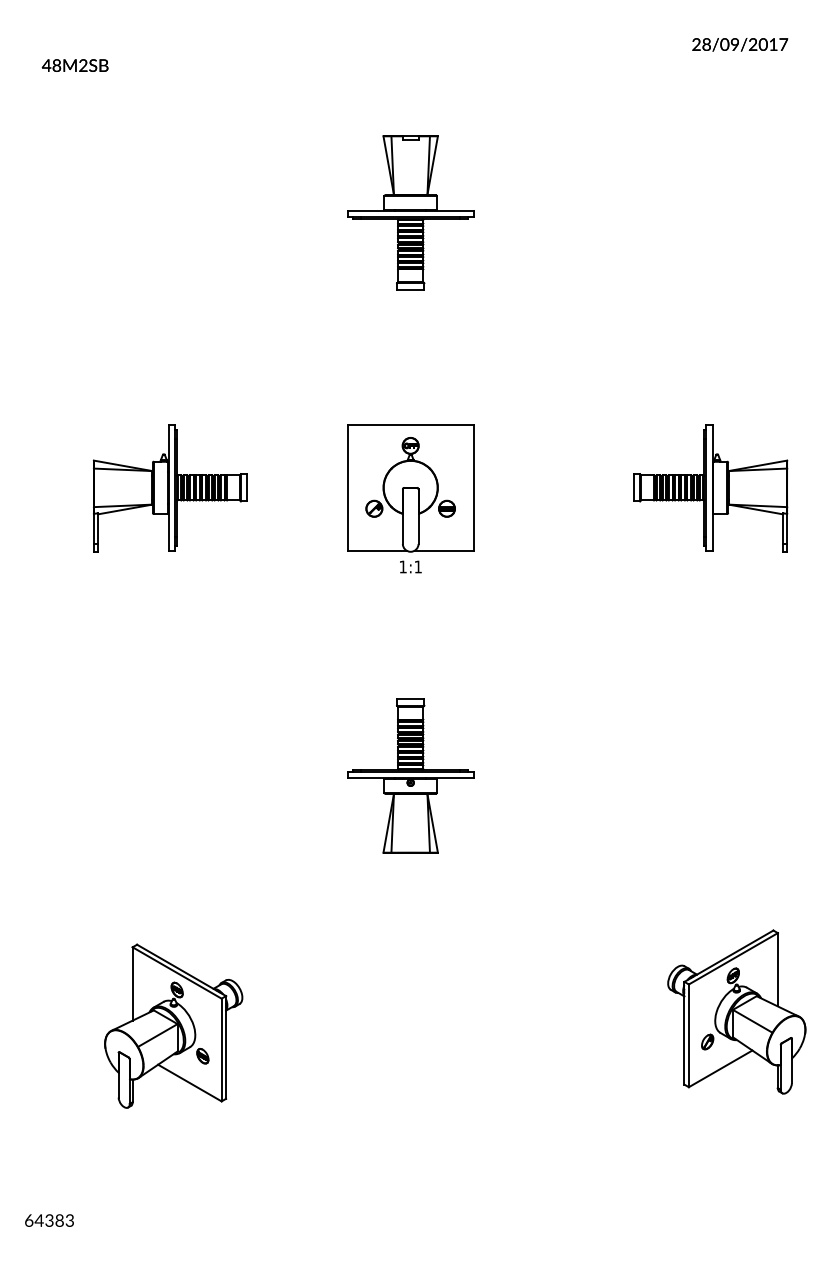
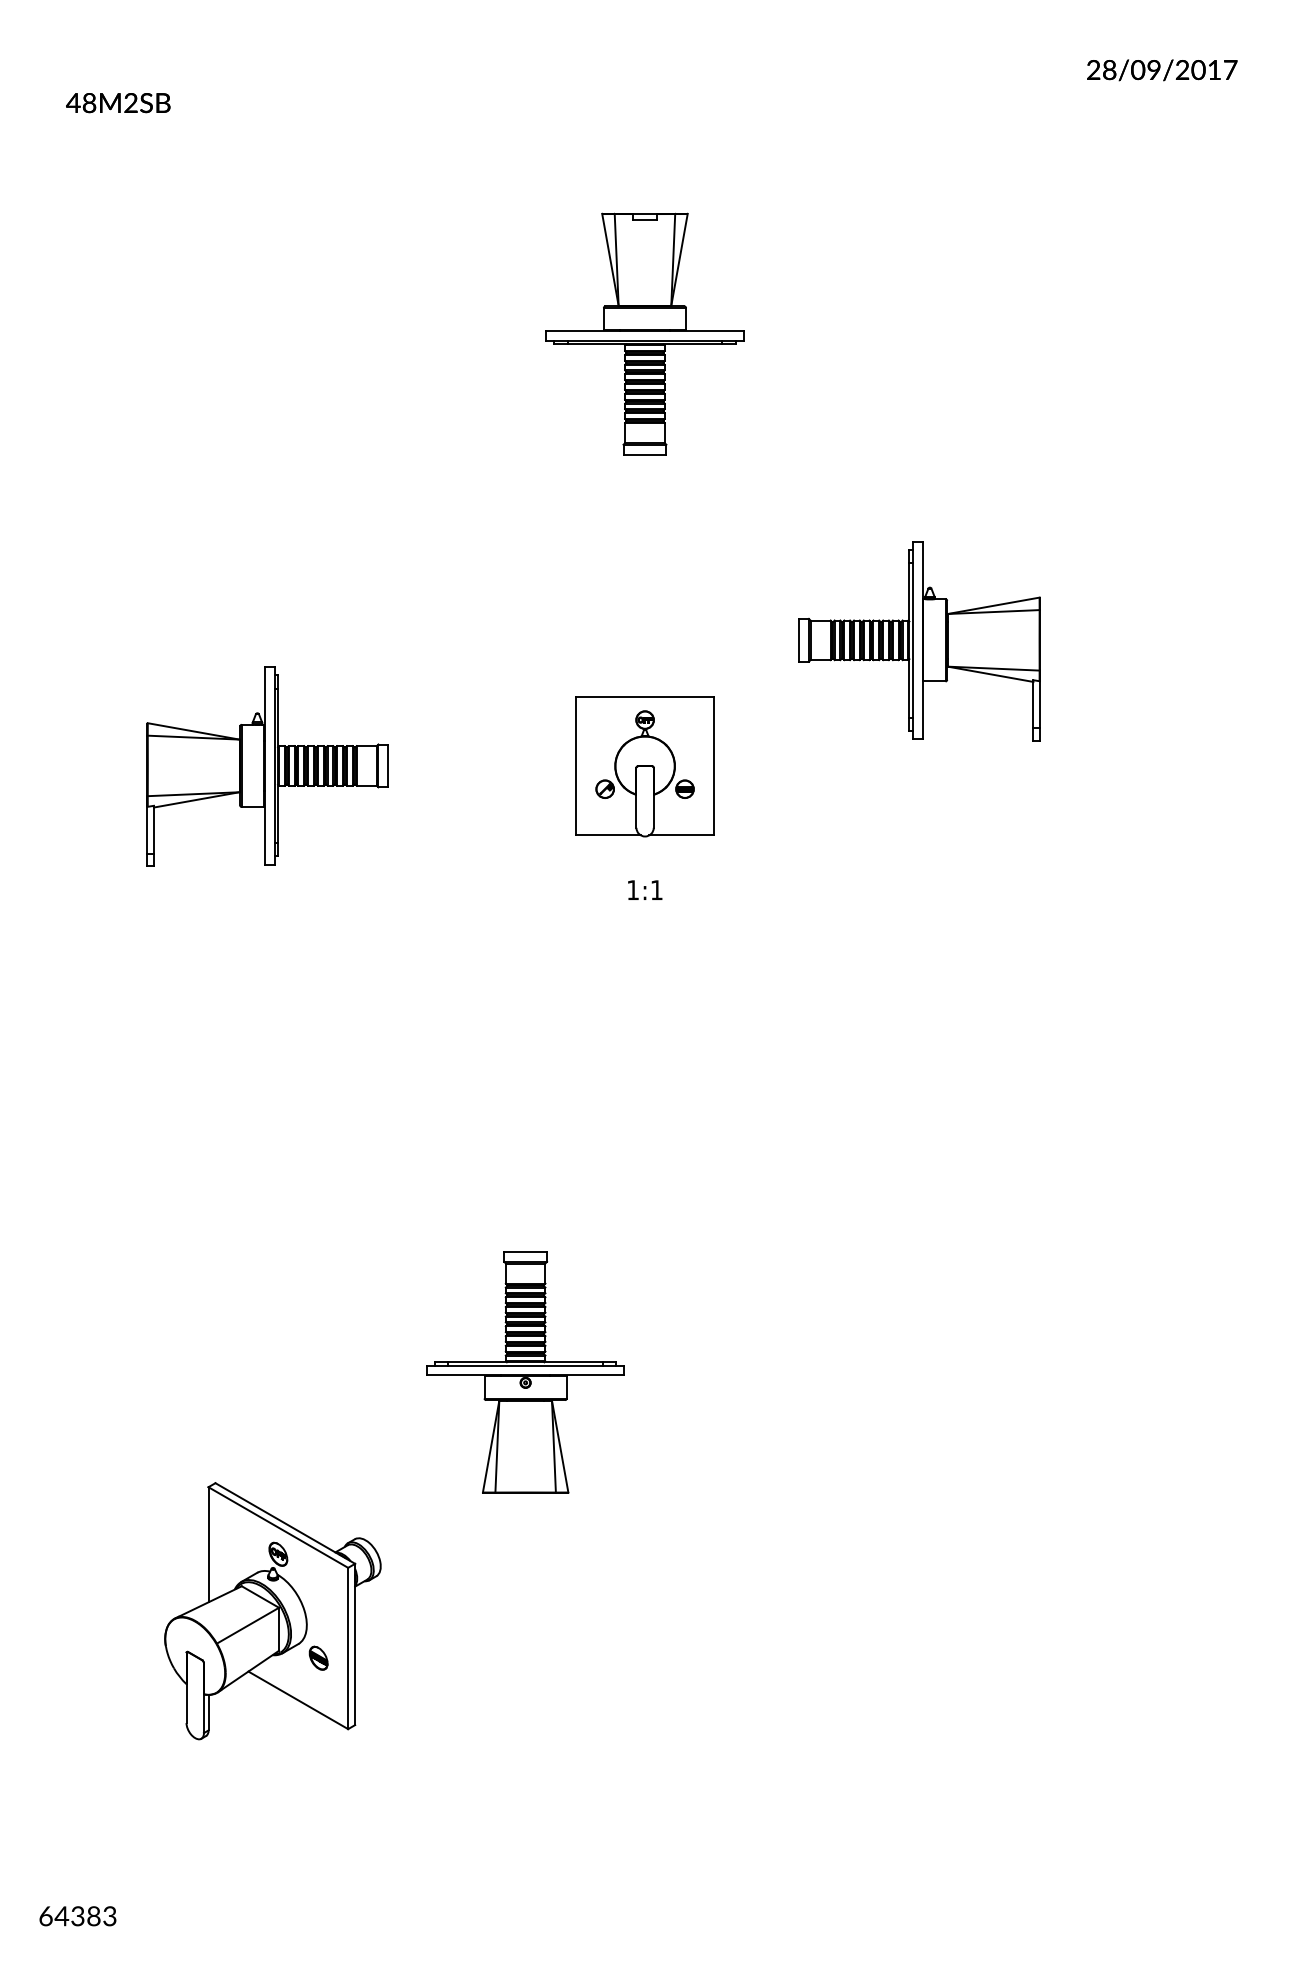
part: (410, 488) -> (644, 766), size x0.7
part: (710, 488) -> (919, 641), moved
part: (410, 775) -> (525, 1371), moved
part: (736, 1011) -> (1156, 1587), removed

